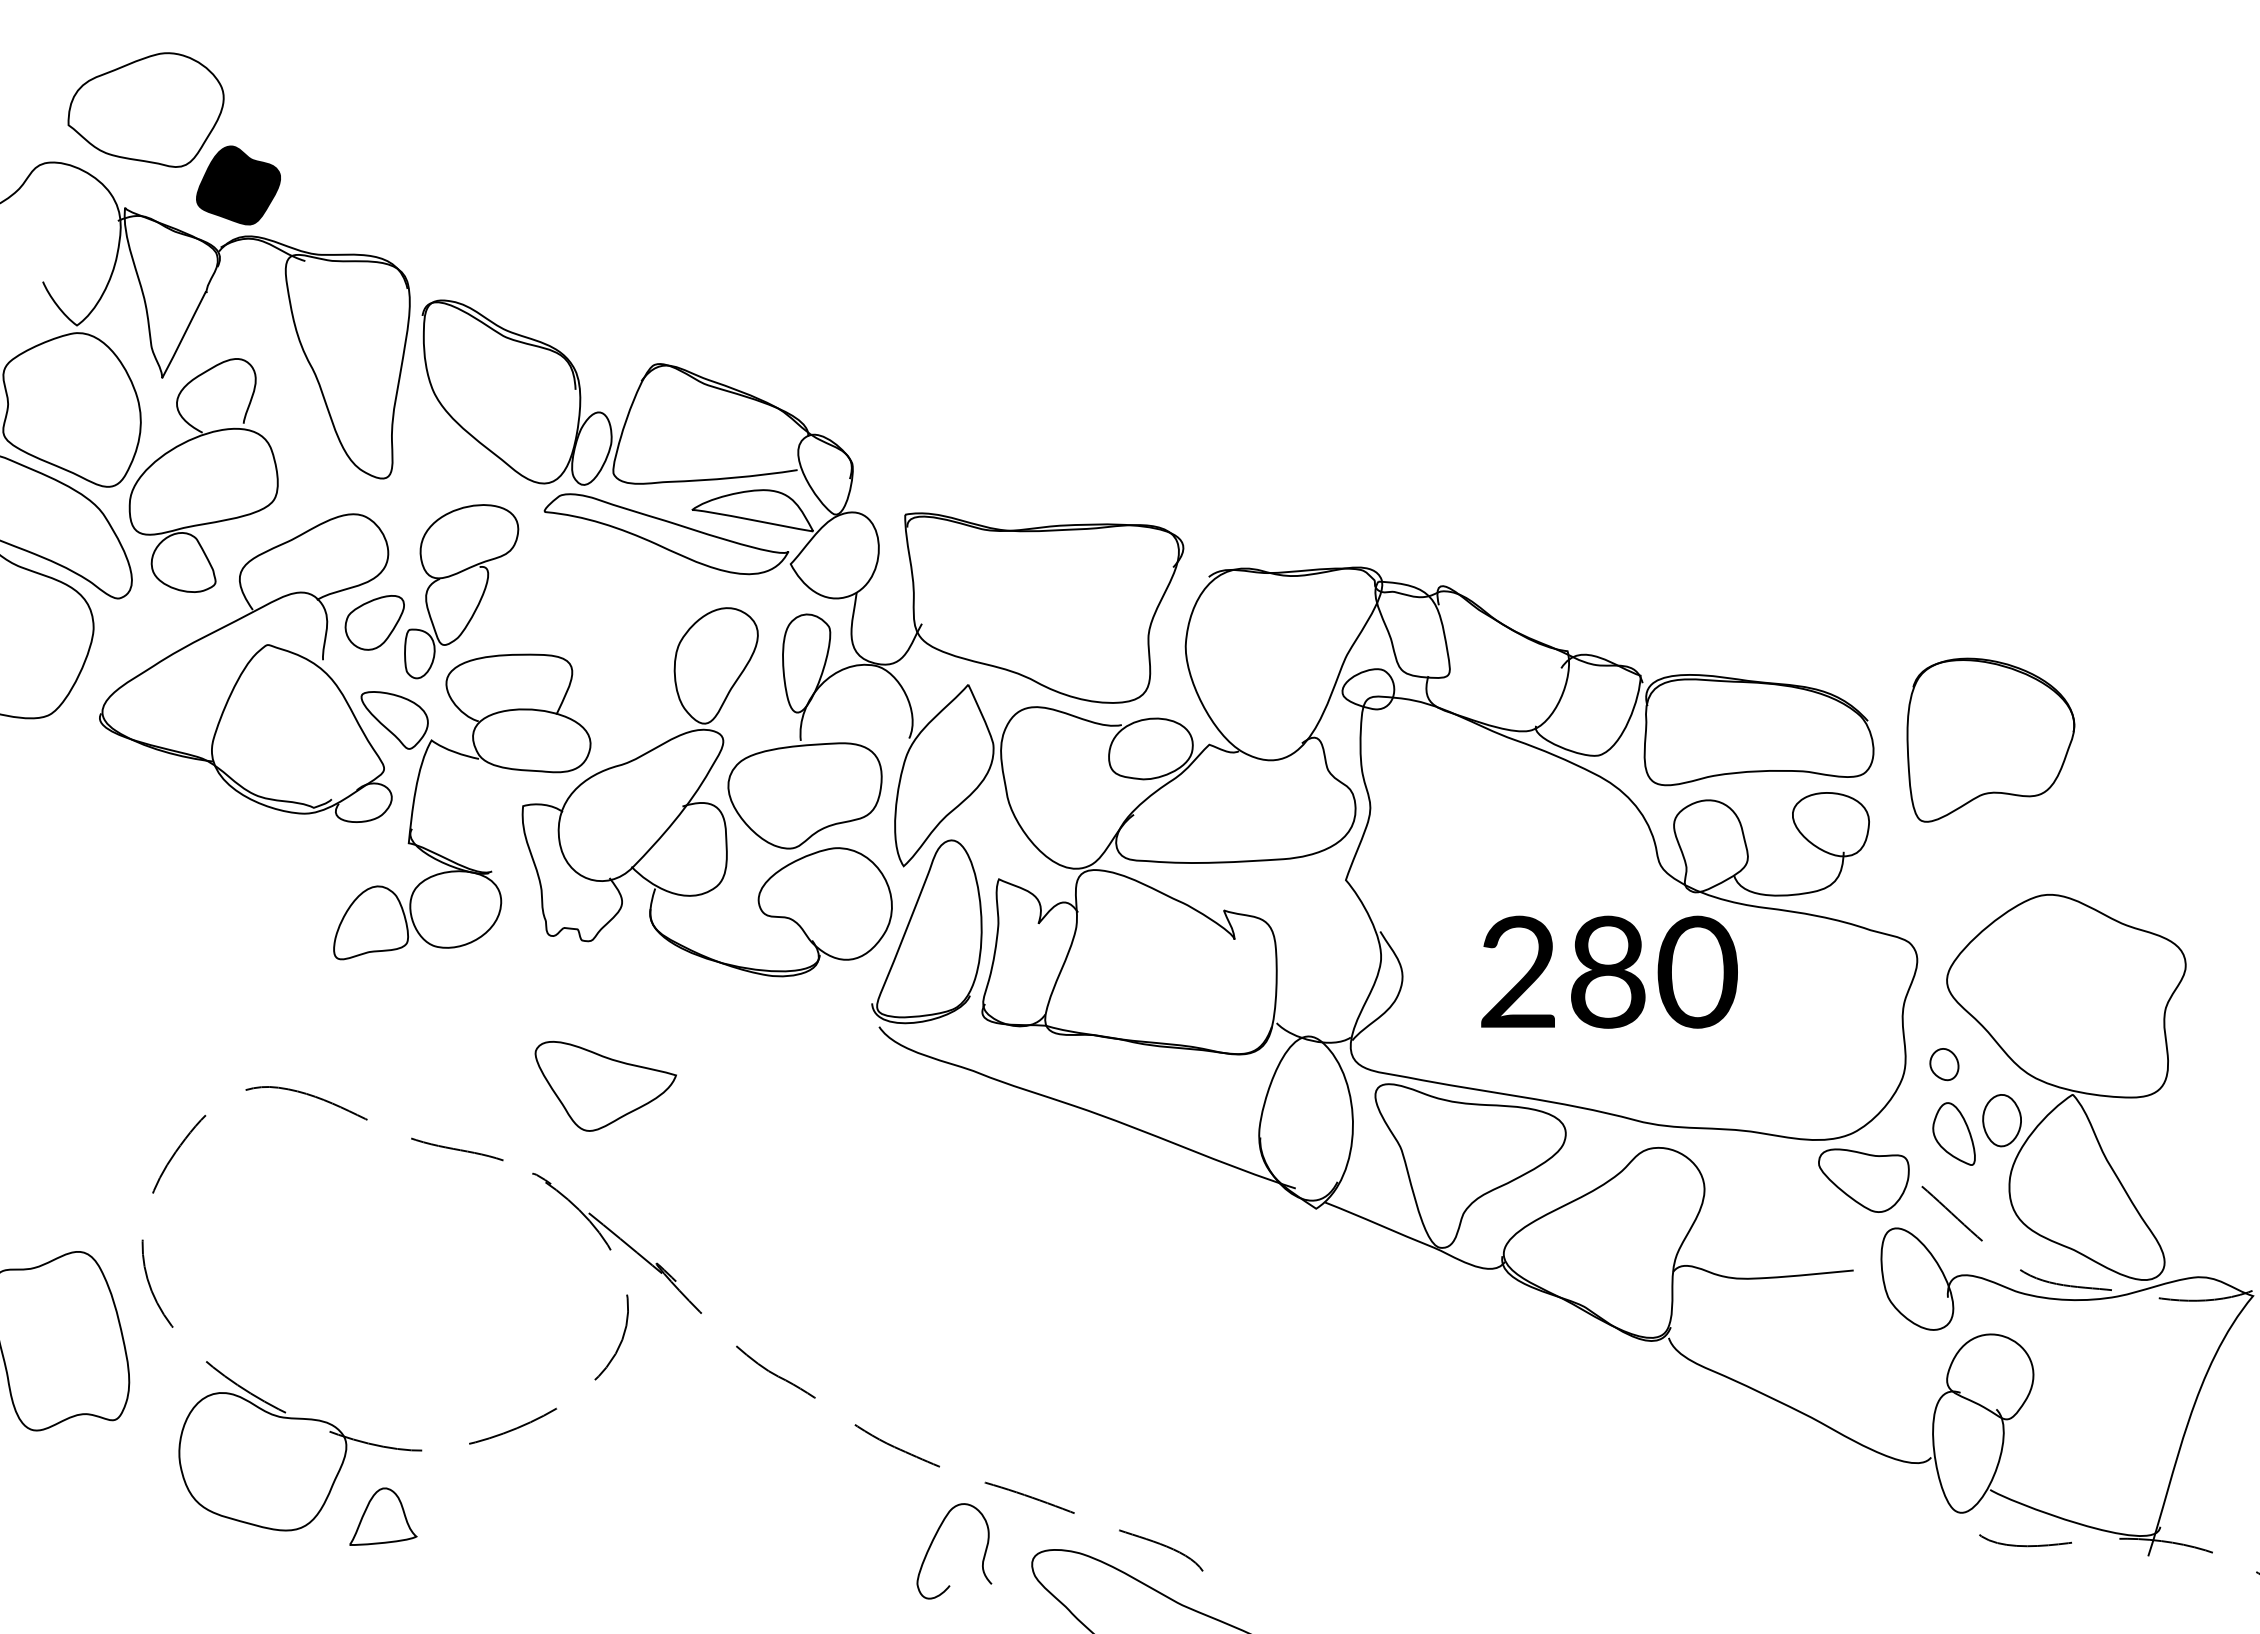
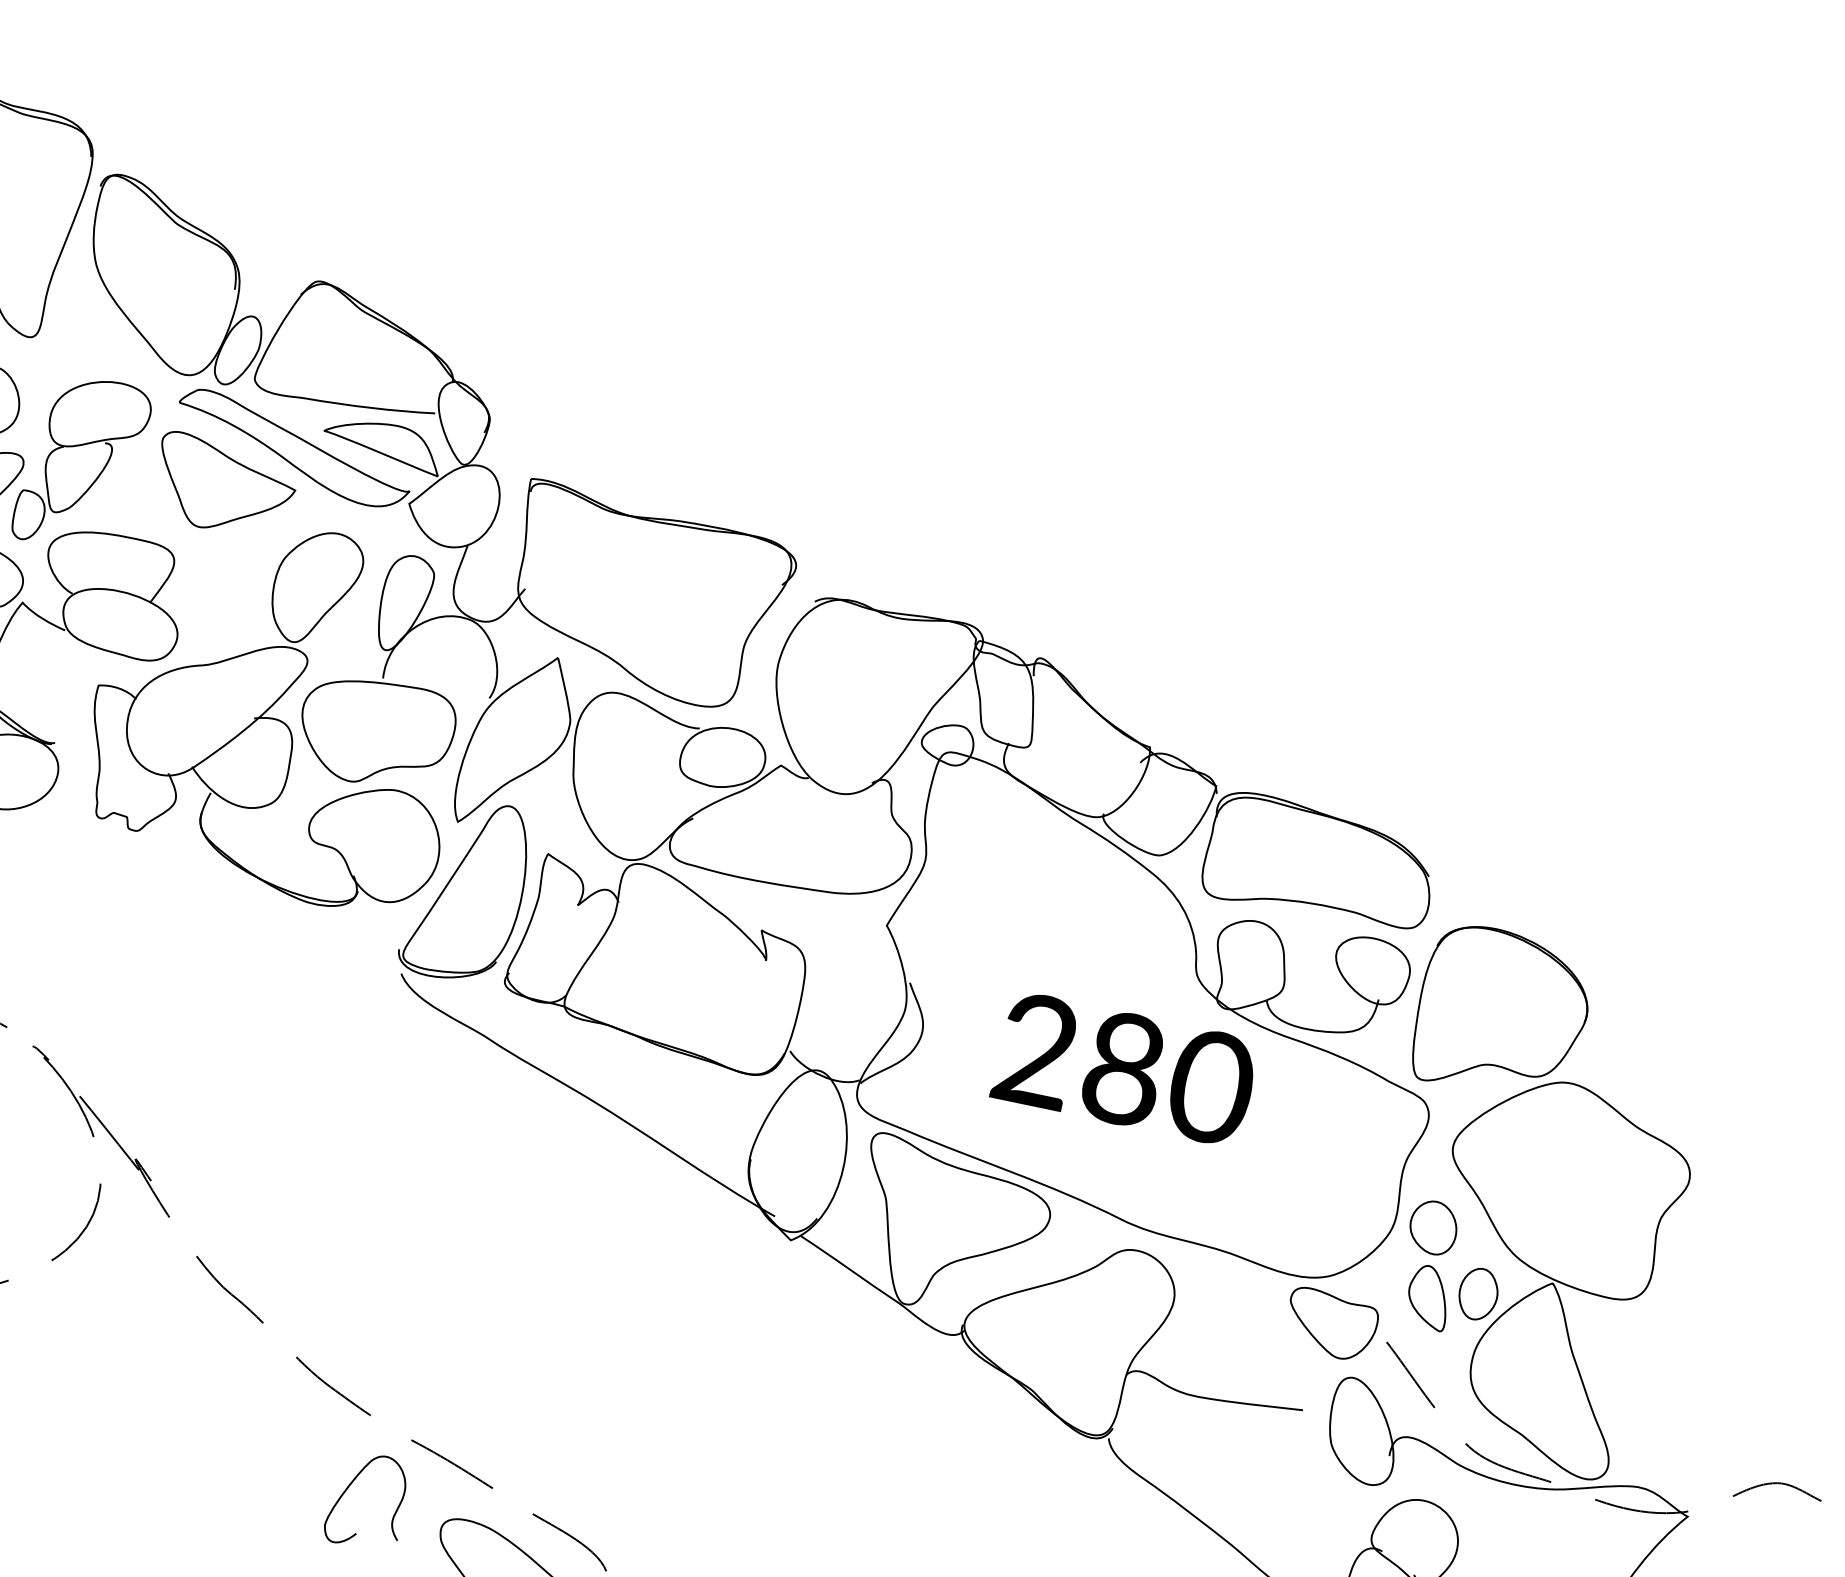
part: (1990, 739) -> (1502, 1012), moved
part: (1944, 1064) -> (1433, 1227), size x1.67
part: (605, 1085) -> (224, 485), moved

